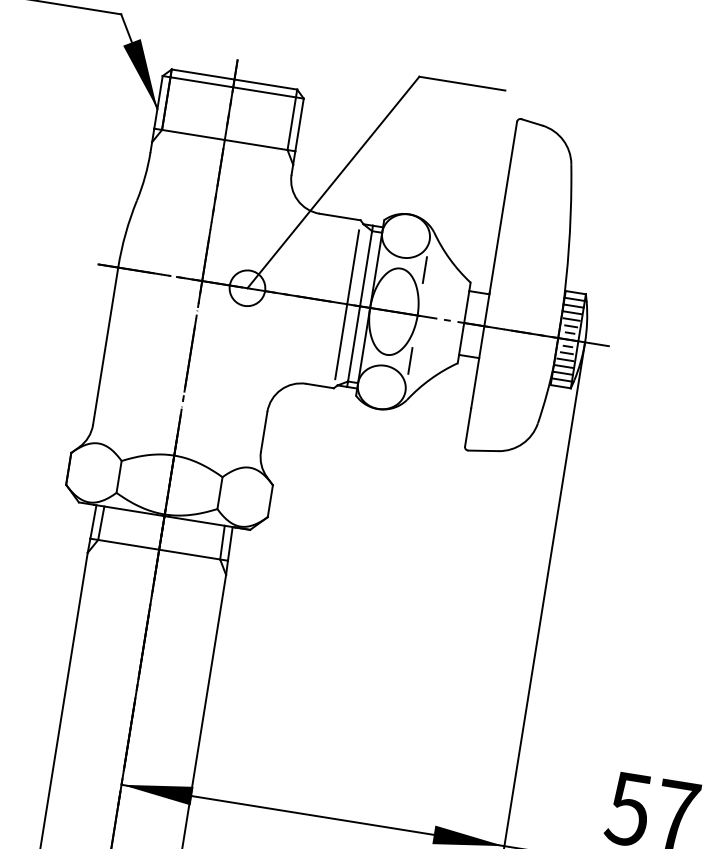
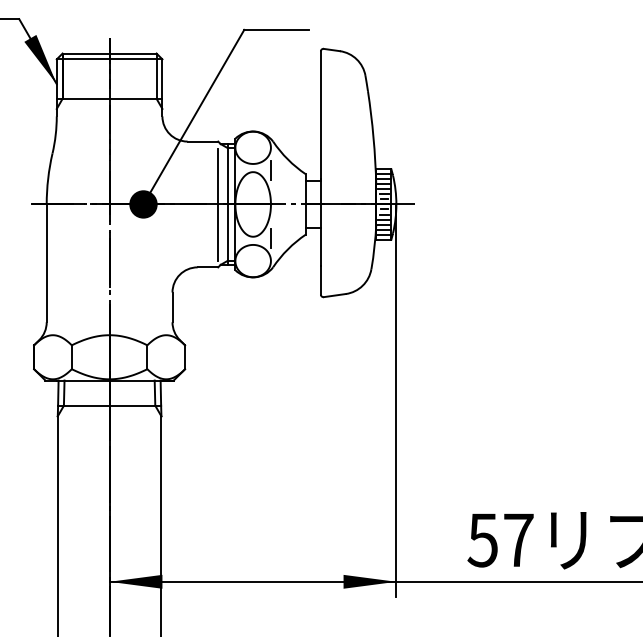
fill: (247, 288) -> (143, 204), added

